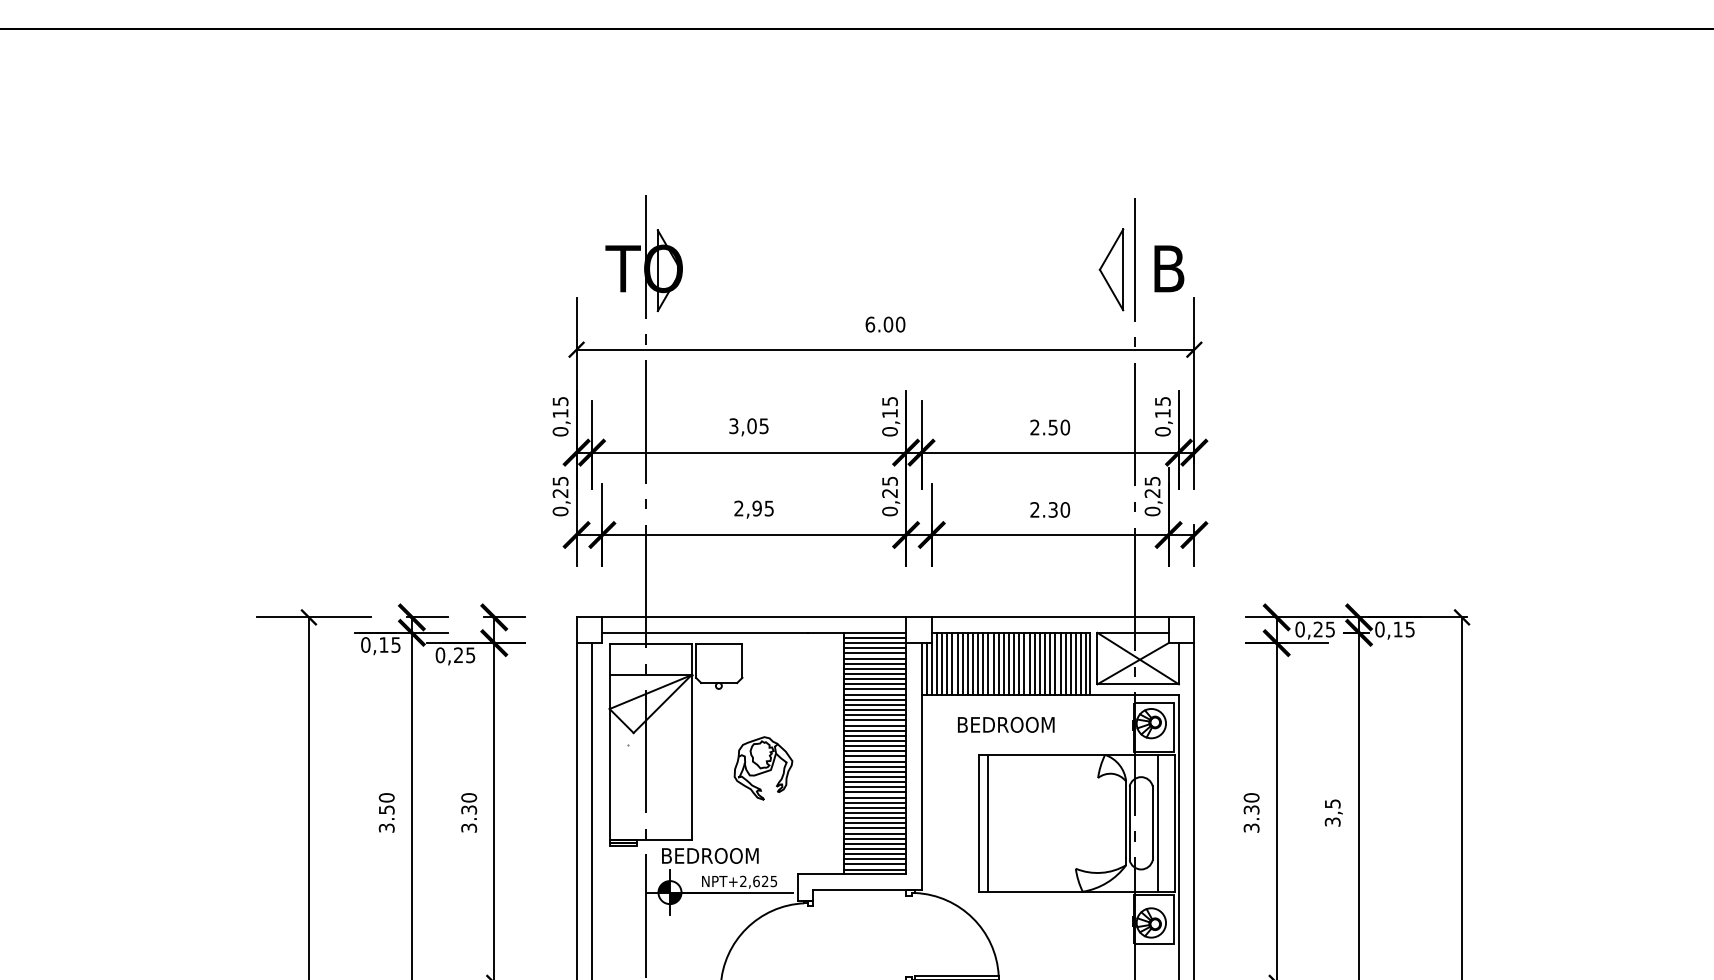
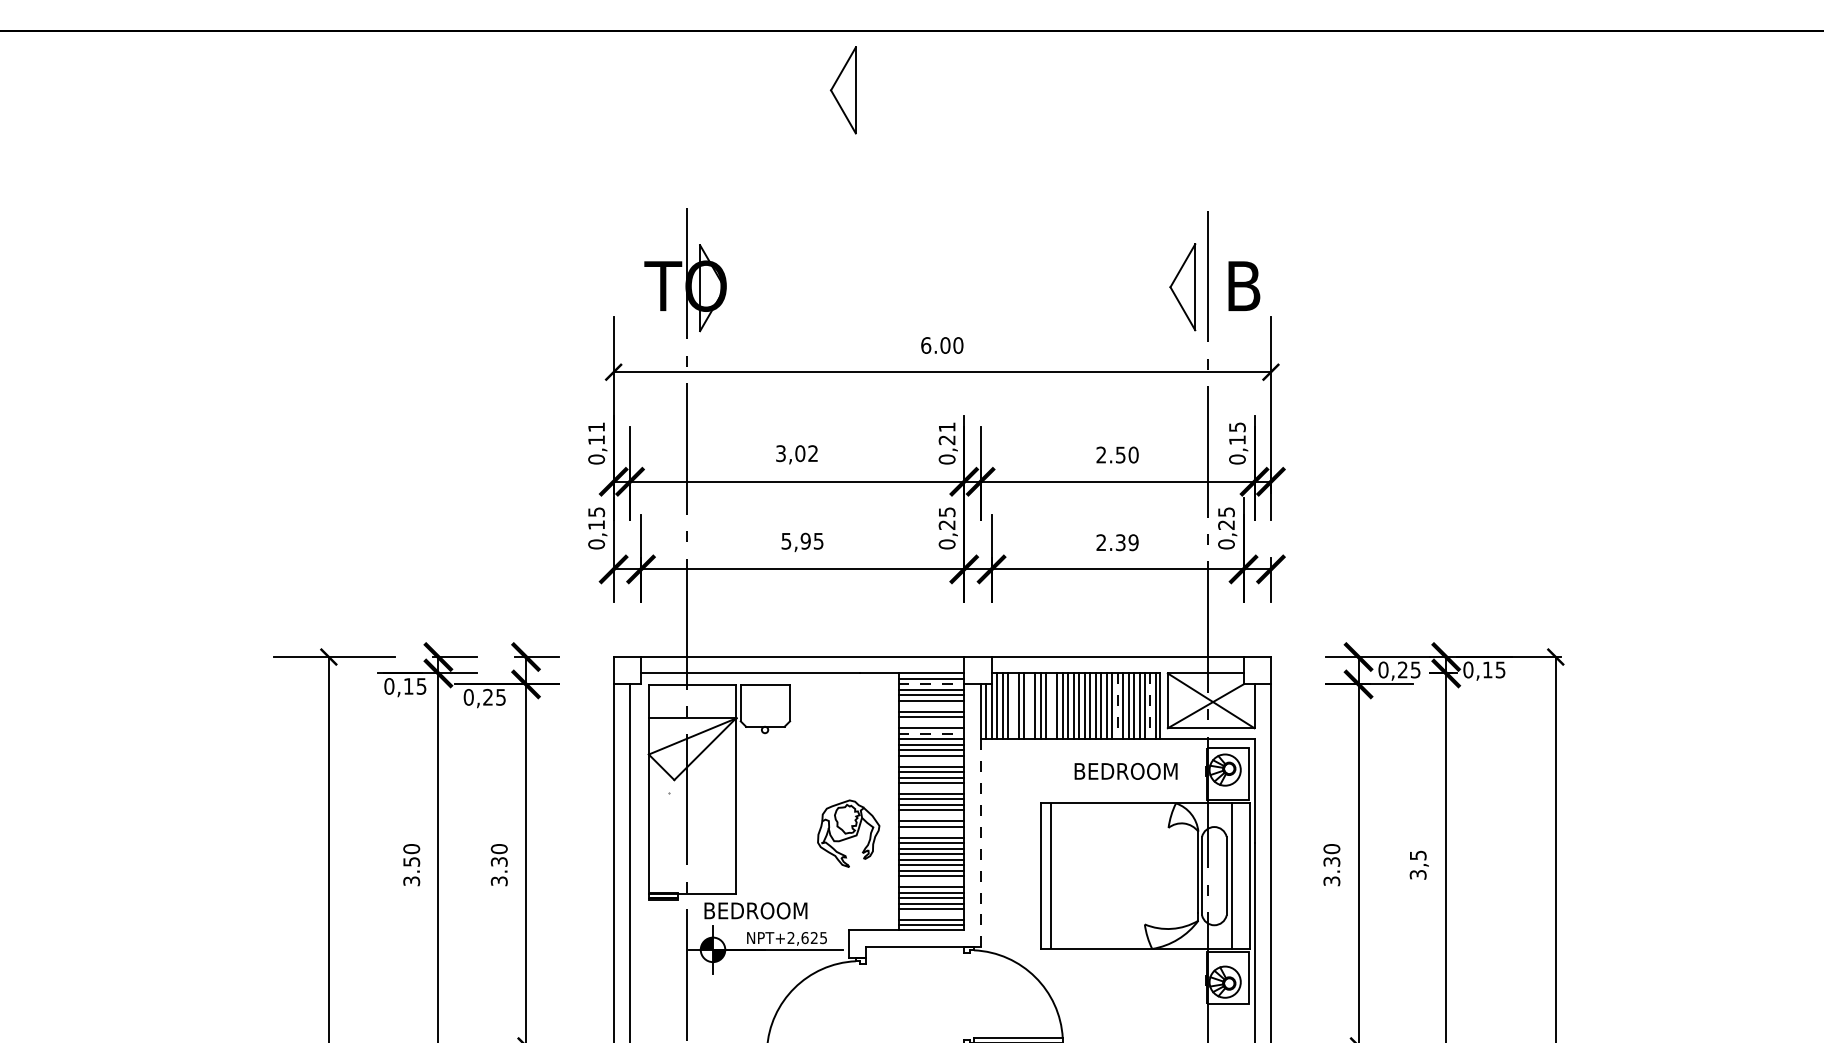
part: (792, 84) -> (843, 90), added
text: (560, 401) -> (596, 427), 0,15 -> 0,11
text: (889, 407) -> (946, 433), 0,15 -> 0,21
text: (763, 426) -> (812, 453), 3,05 -> 3,02
text: (560, 493) -> (596, 525), 0,25 -> 0,15
text: (738, 508) -> (785, 541), 2,95 -> 5,95
text: (1064, 509) -> (1132, 542), 2.30 -> 2.39
line: (875, 643) -> (931, 684), solid -> dashed
line: (875, 663) -> (931, 706), removed
line: (952, 663) -> (1013, 706), removed
line: (967, 663) -> (1029, 706), removed
line: (988, 663) -> (1051, 706), removed
line: (1050, 663) -> (1117, 706), solid -> dashed
line: (1081, 663) -> (1150, 706), solid -> dashed
line: (875, 679) -> (931, 723), removed
line: (875, 689) -> (931, 733), solid -> dashed
line: (875, 715) -> (931, 761), removed
text: (1006, 724) -> (1126, 771), moved
line: (875, 740) -> (931, 788), removed
line: (875, 766) -> (931, 815), removed
part: (763, 768) -> (848, 833), moved
line: (875, 782) -> (931, 832), removed
line: (921, 792) -> (980, 843), solid -> dashed
line: (875, 828) -> (931, 881), removed
line: (875, 859) -> (931, 914), removed

